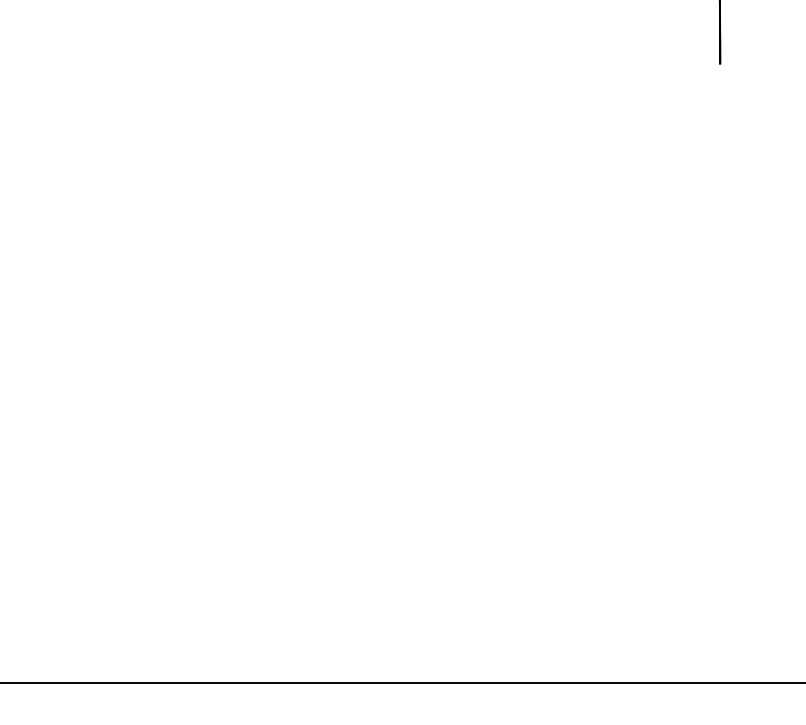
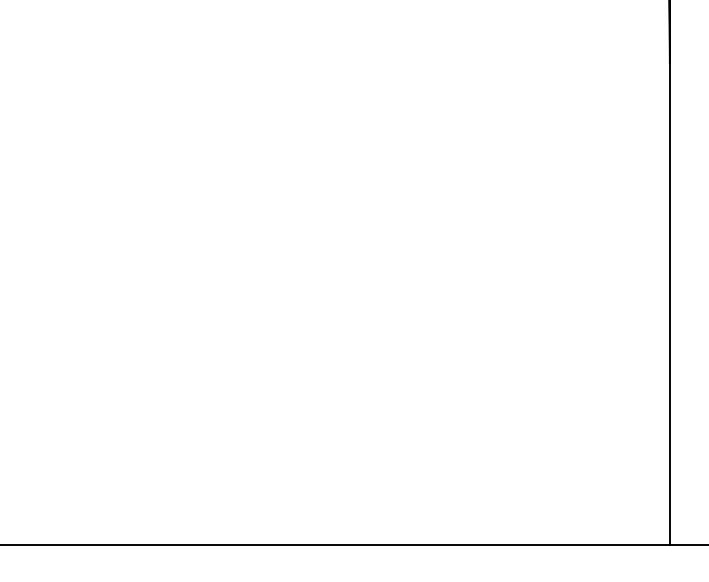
line: (719, 373) -> (669, 304), added

